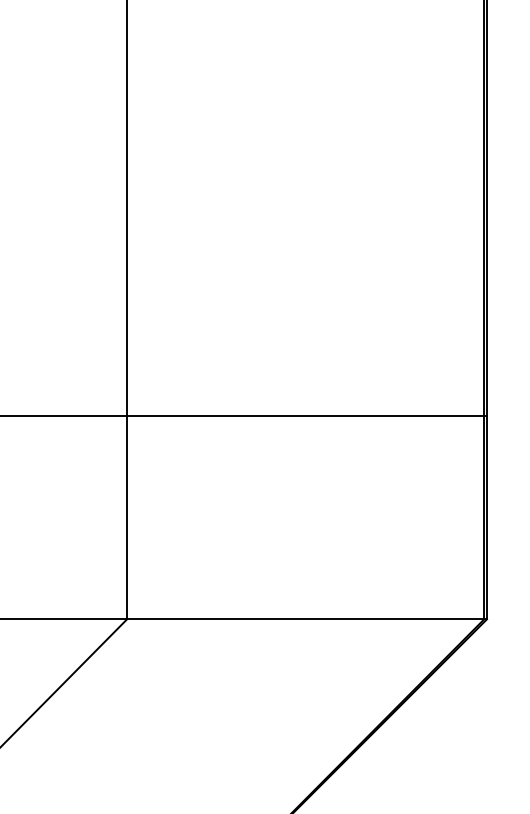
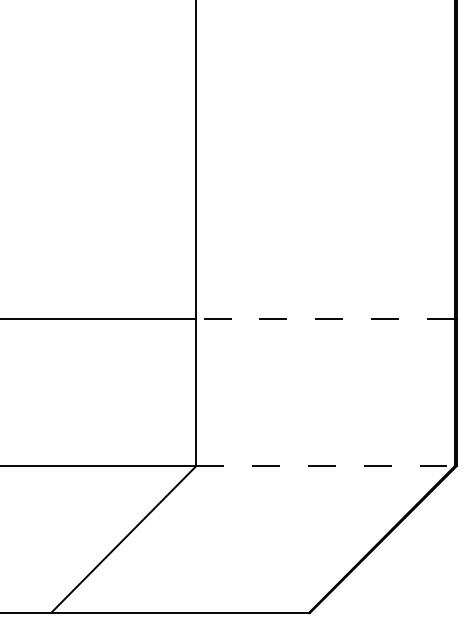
line: (305, 416) -> (325, 319), solid -> dashed
line: (306, 619) -> (326, 466), solid -> dashed

